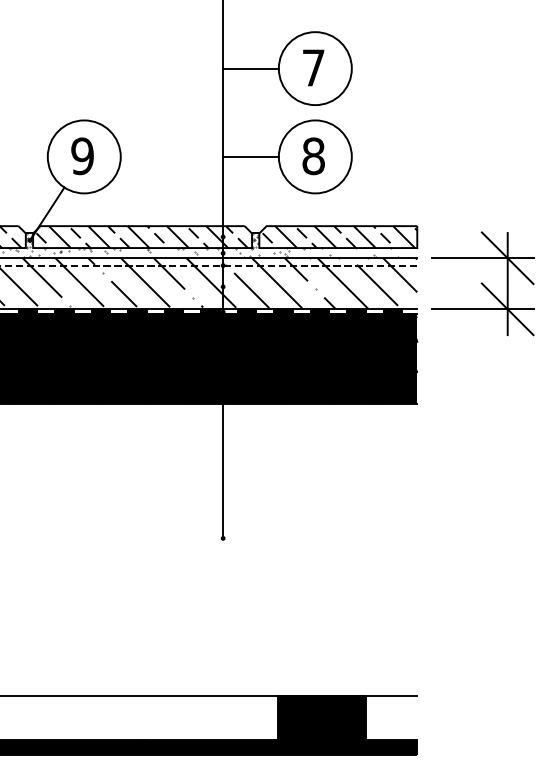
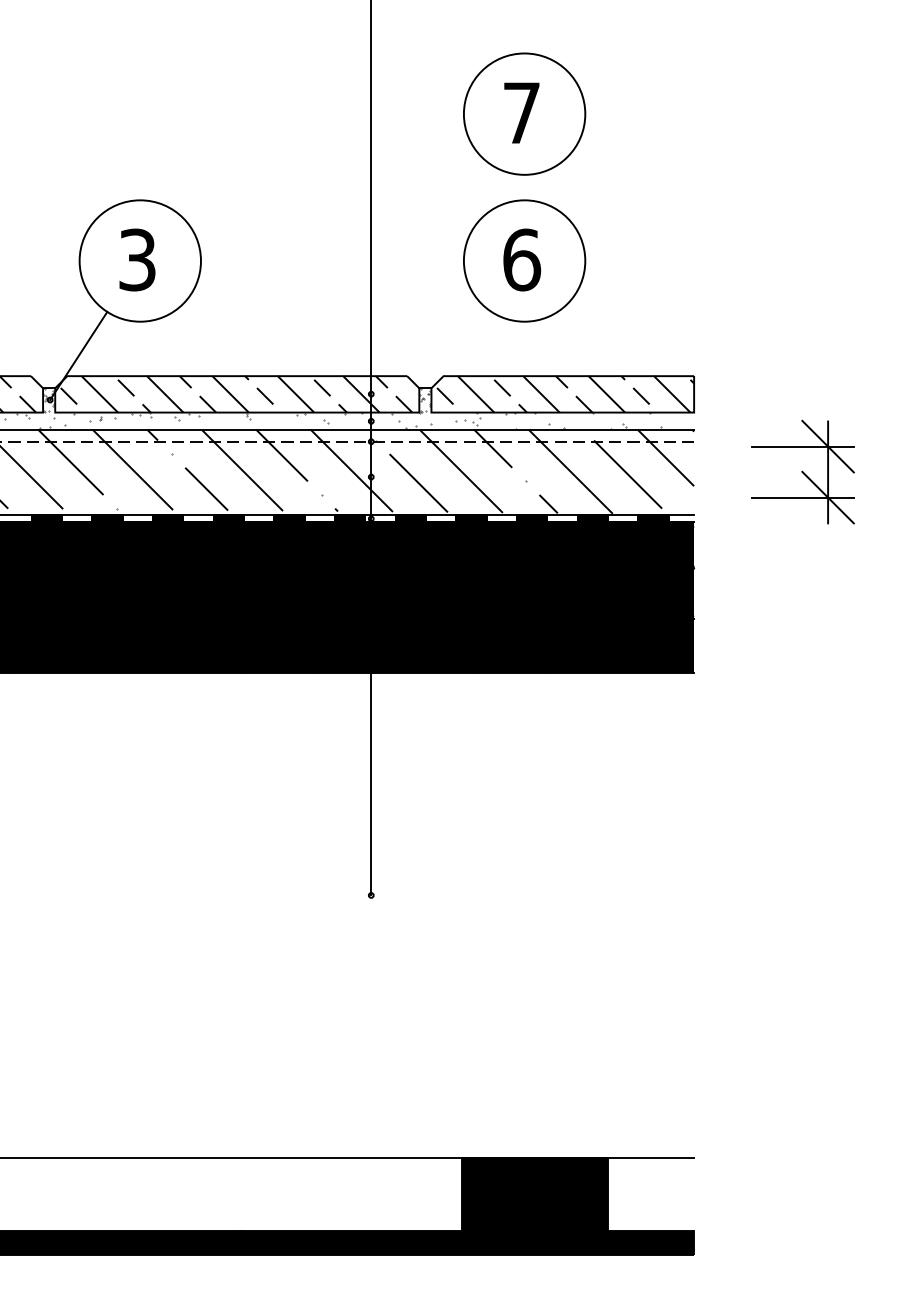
line: (250, 68) -> (416, 113), removed
text: (82, 156) -> (137, 260), 9 -> 3
line: (250, 156) -> (416, 260), removed
text: (313, 156) -> (521, 260), 8 -> 6
part: (482, 283) -> (802, 471), size x0.6

